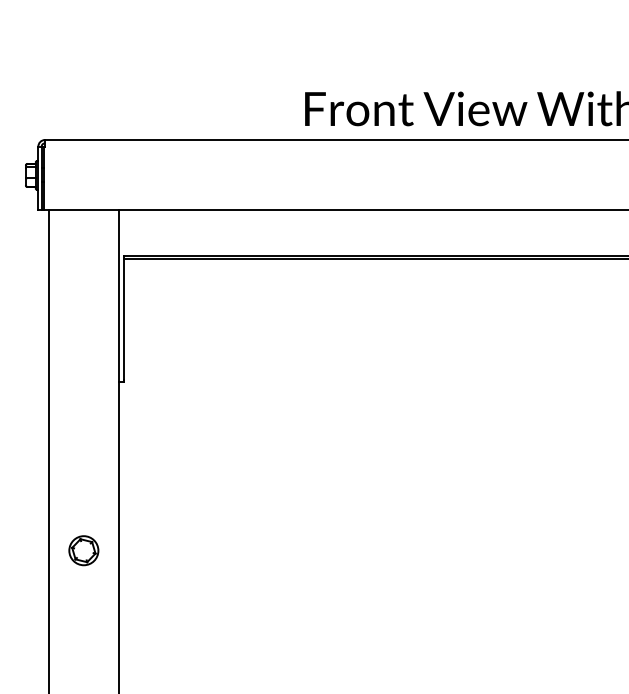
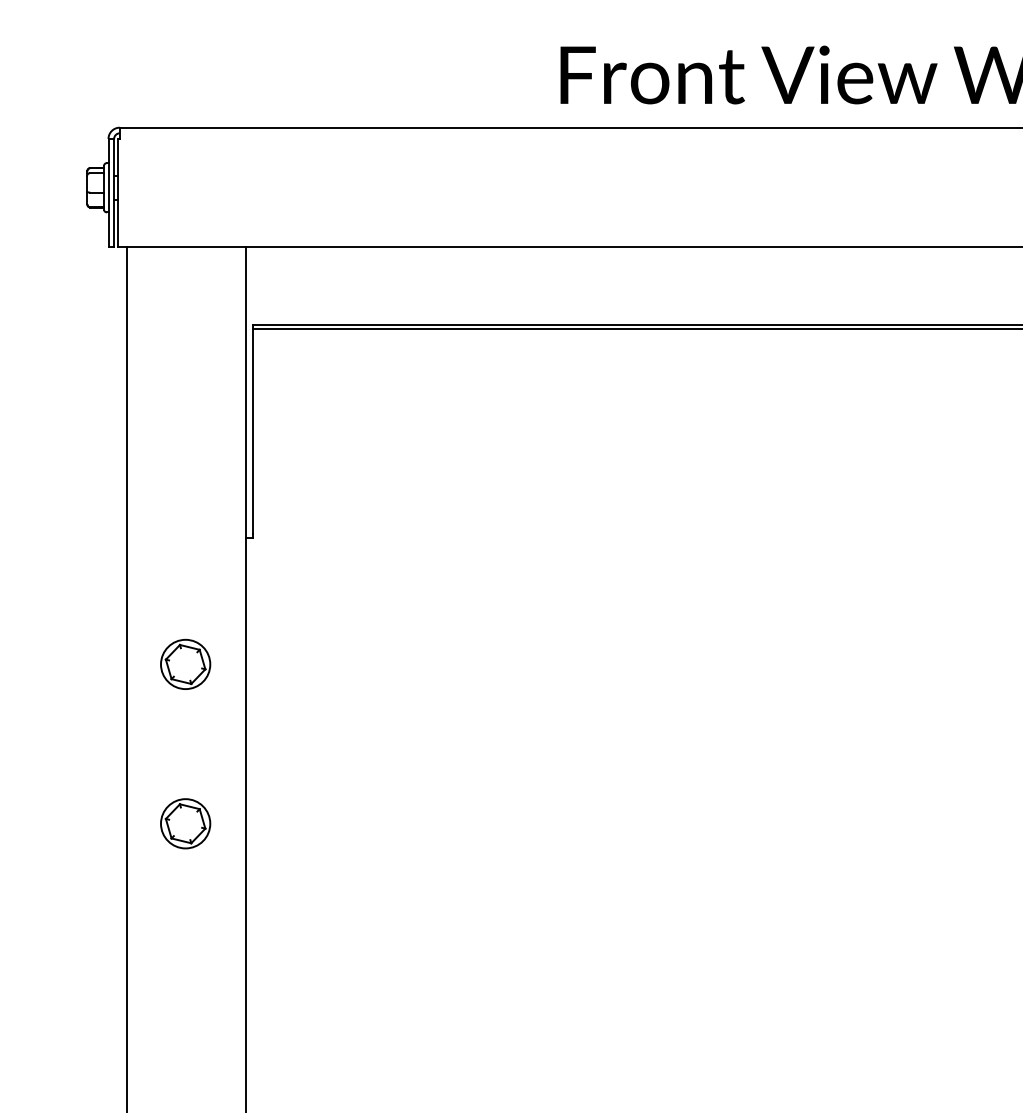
part: (83, 456) -> (185, 664), added

